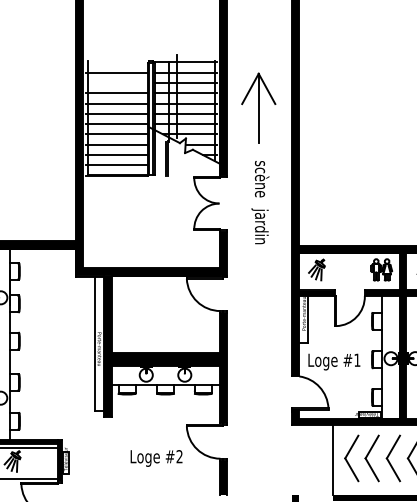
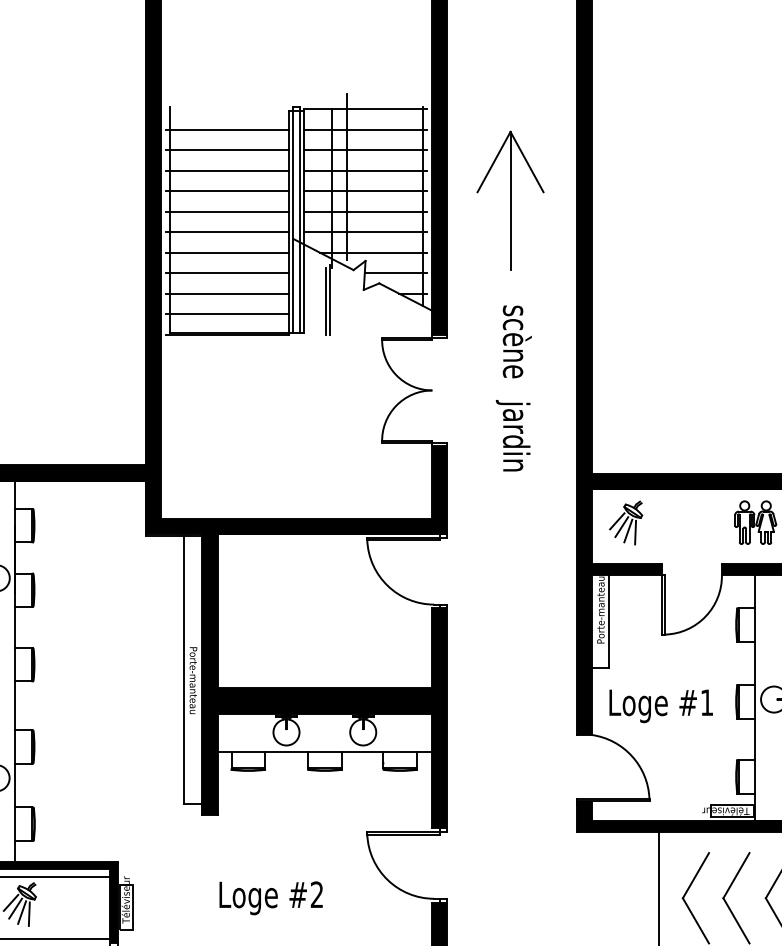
line: (116, 82) -> (227, 149), added
text: (156, 458) -> (270, 898), moved

